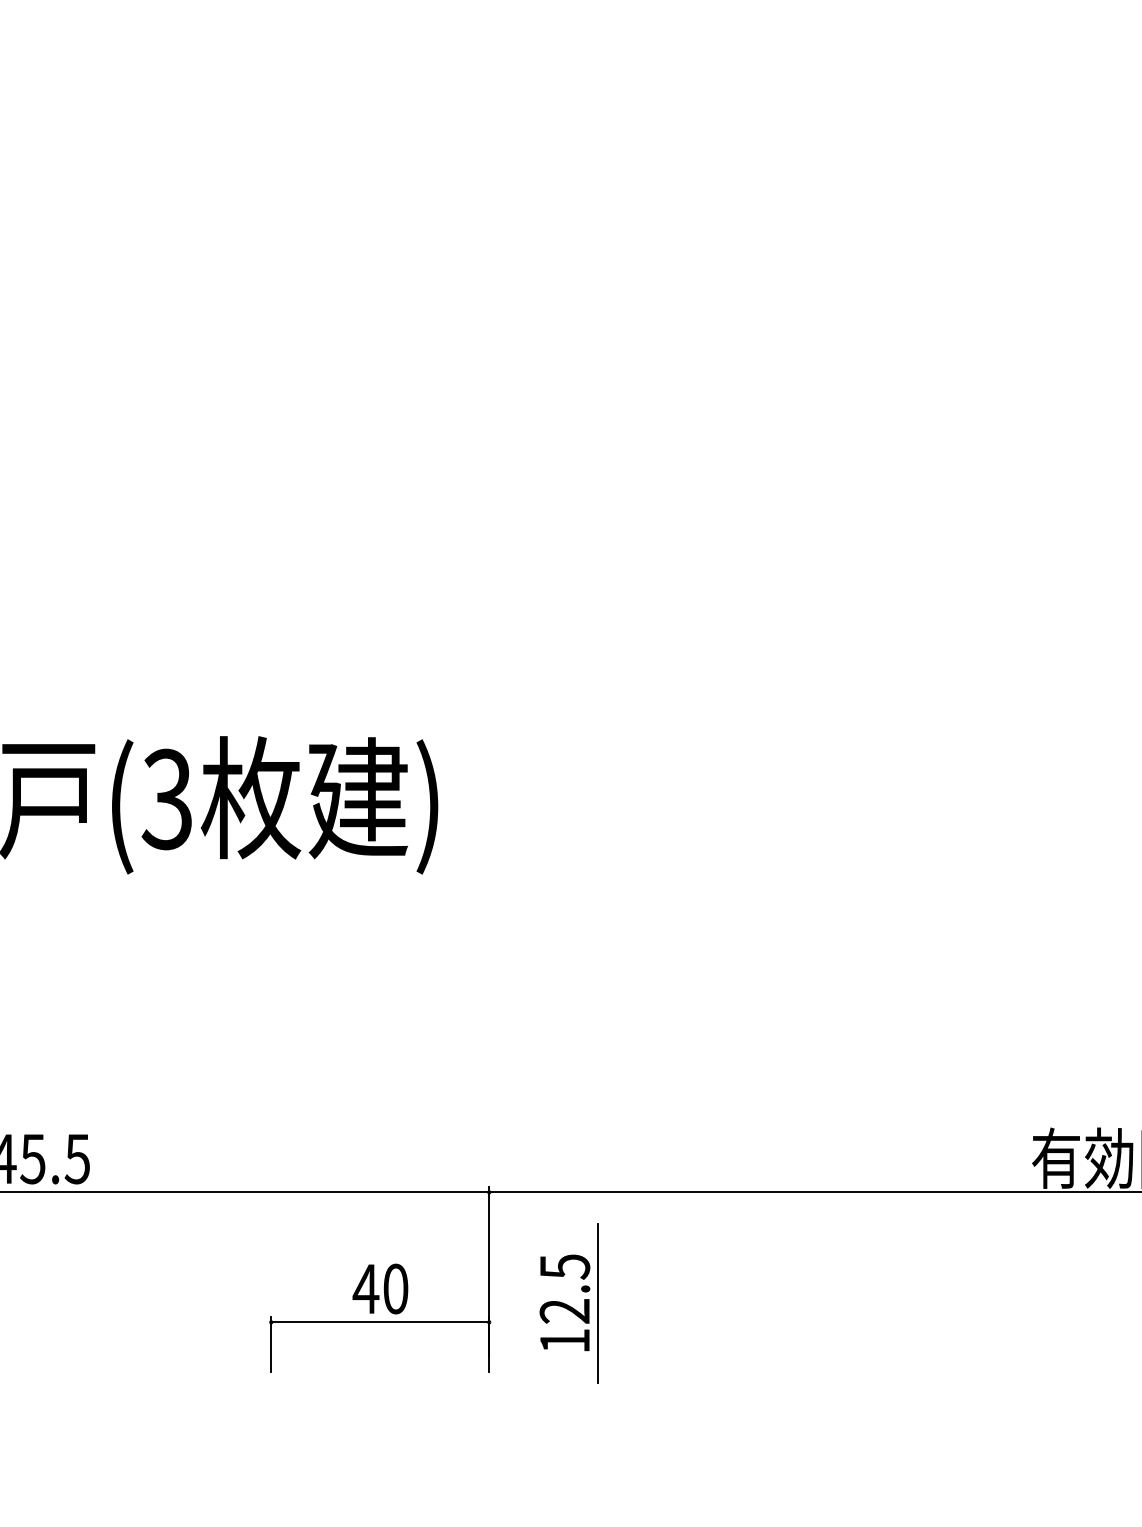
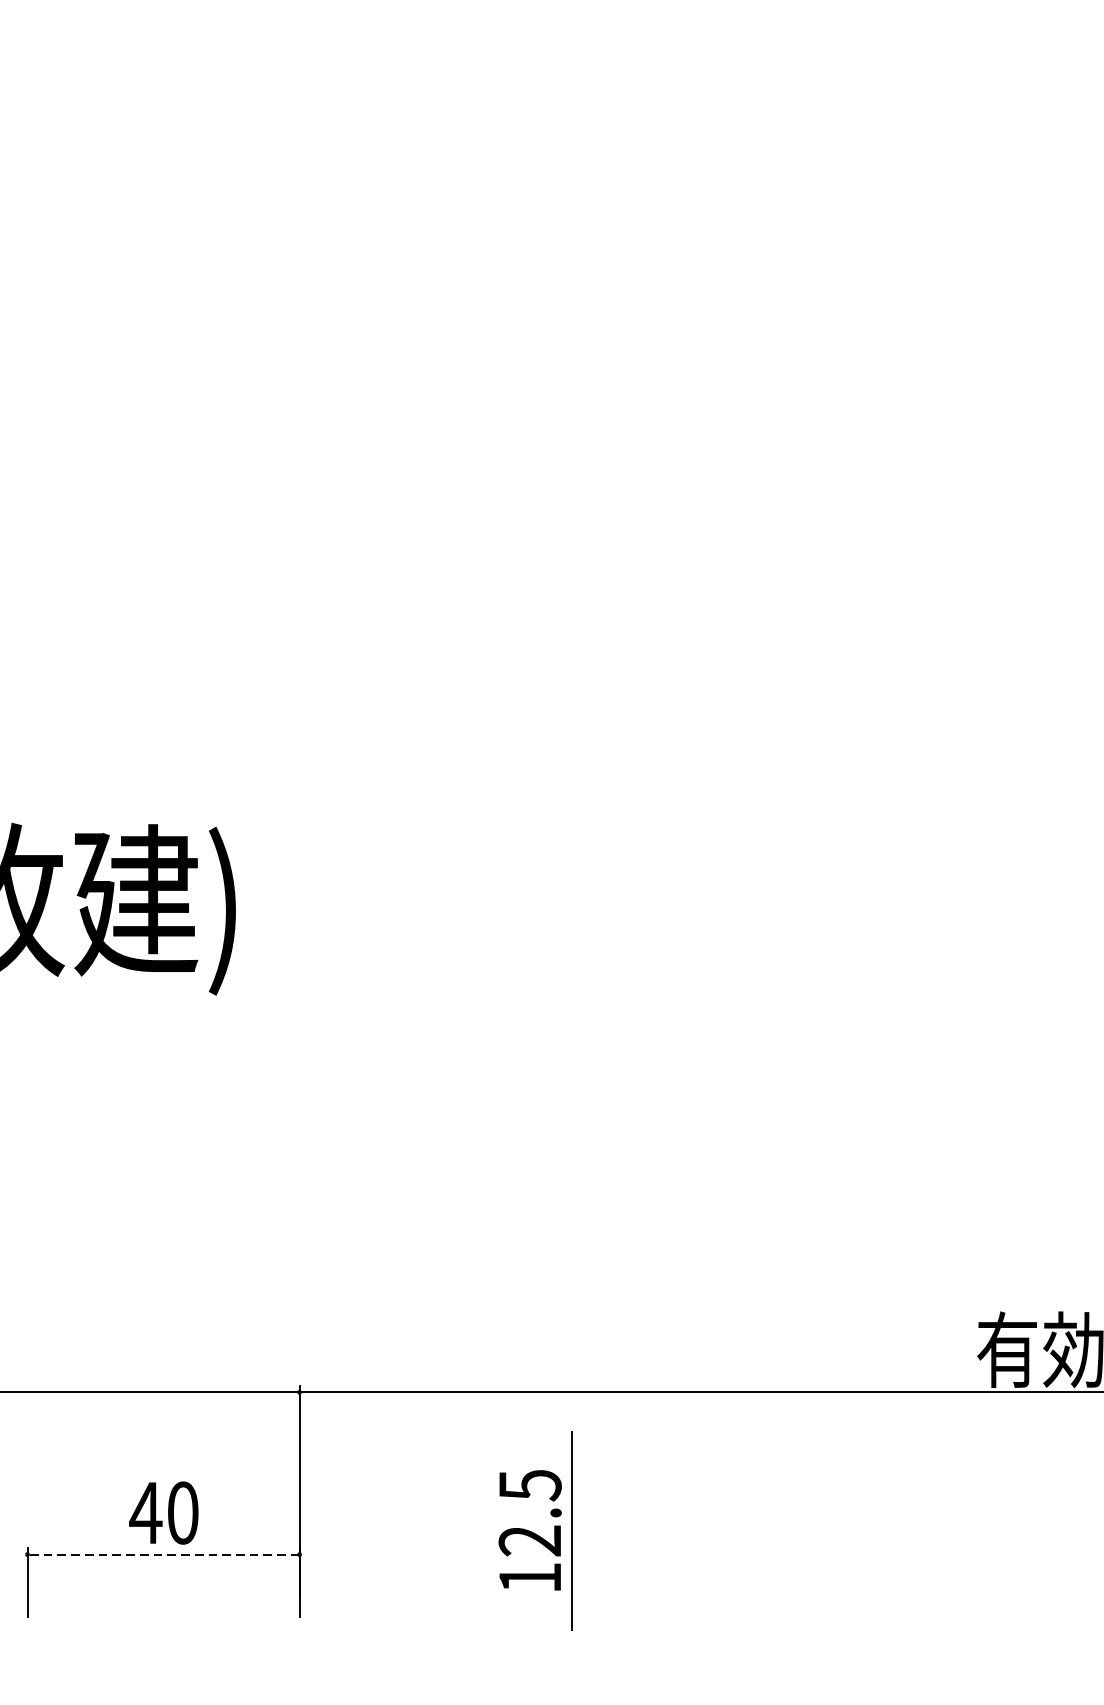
part: (568, 1303) -> (534, 1531), moved
line: (380, 1322) -> (163, 1554), solid -> dashed

